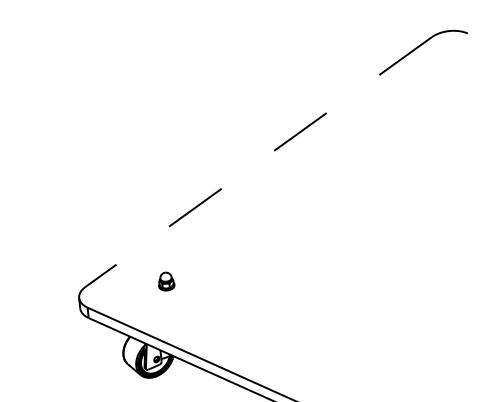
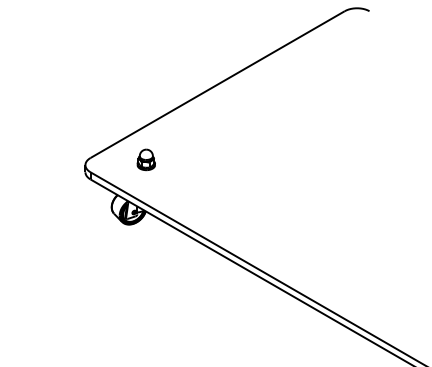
line: (258, 161) -> (217, 84), dashed -> solid
part: (165, 281) -> (145, 159), size x1.67

